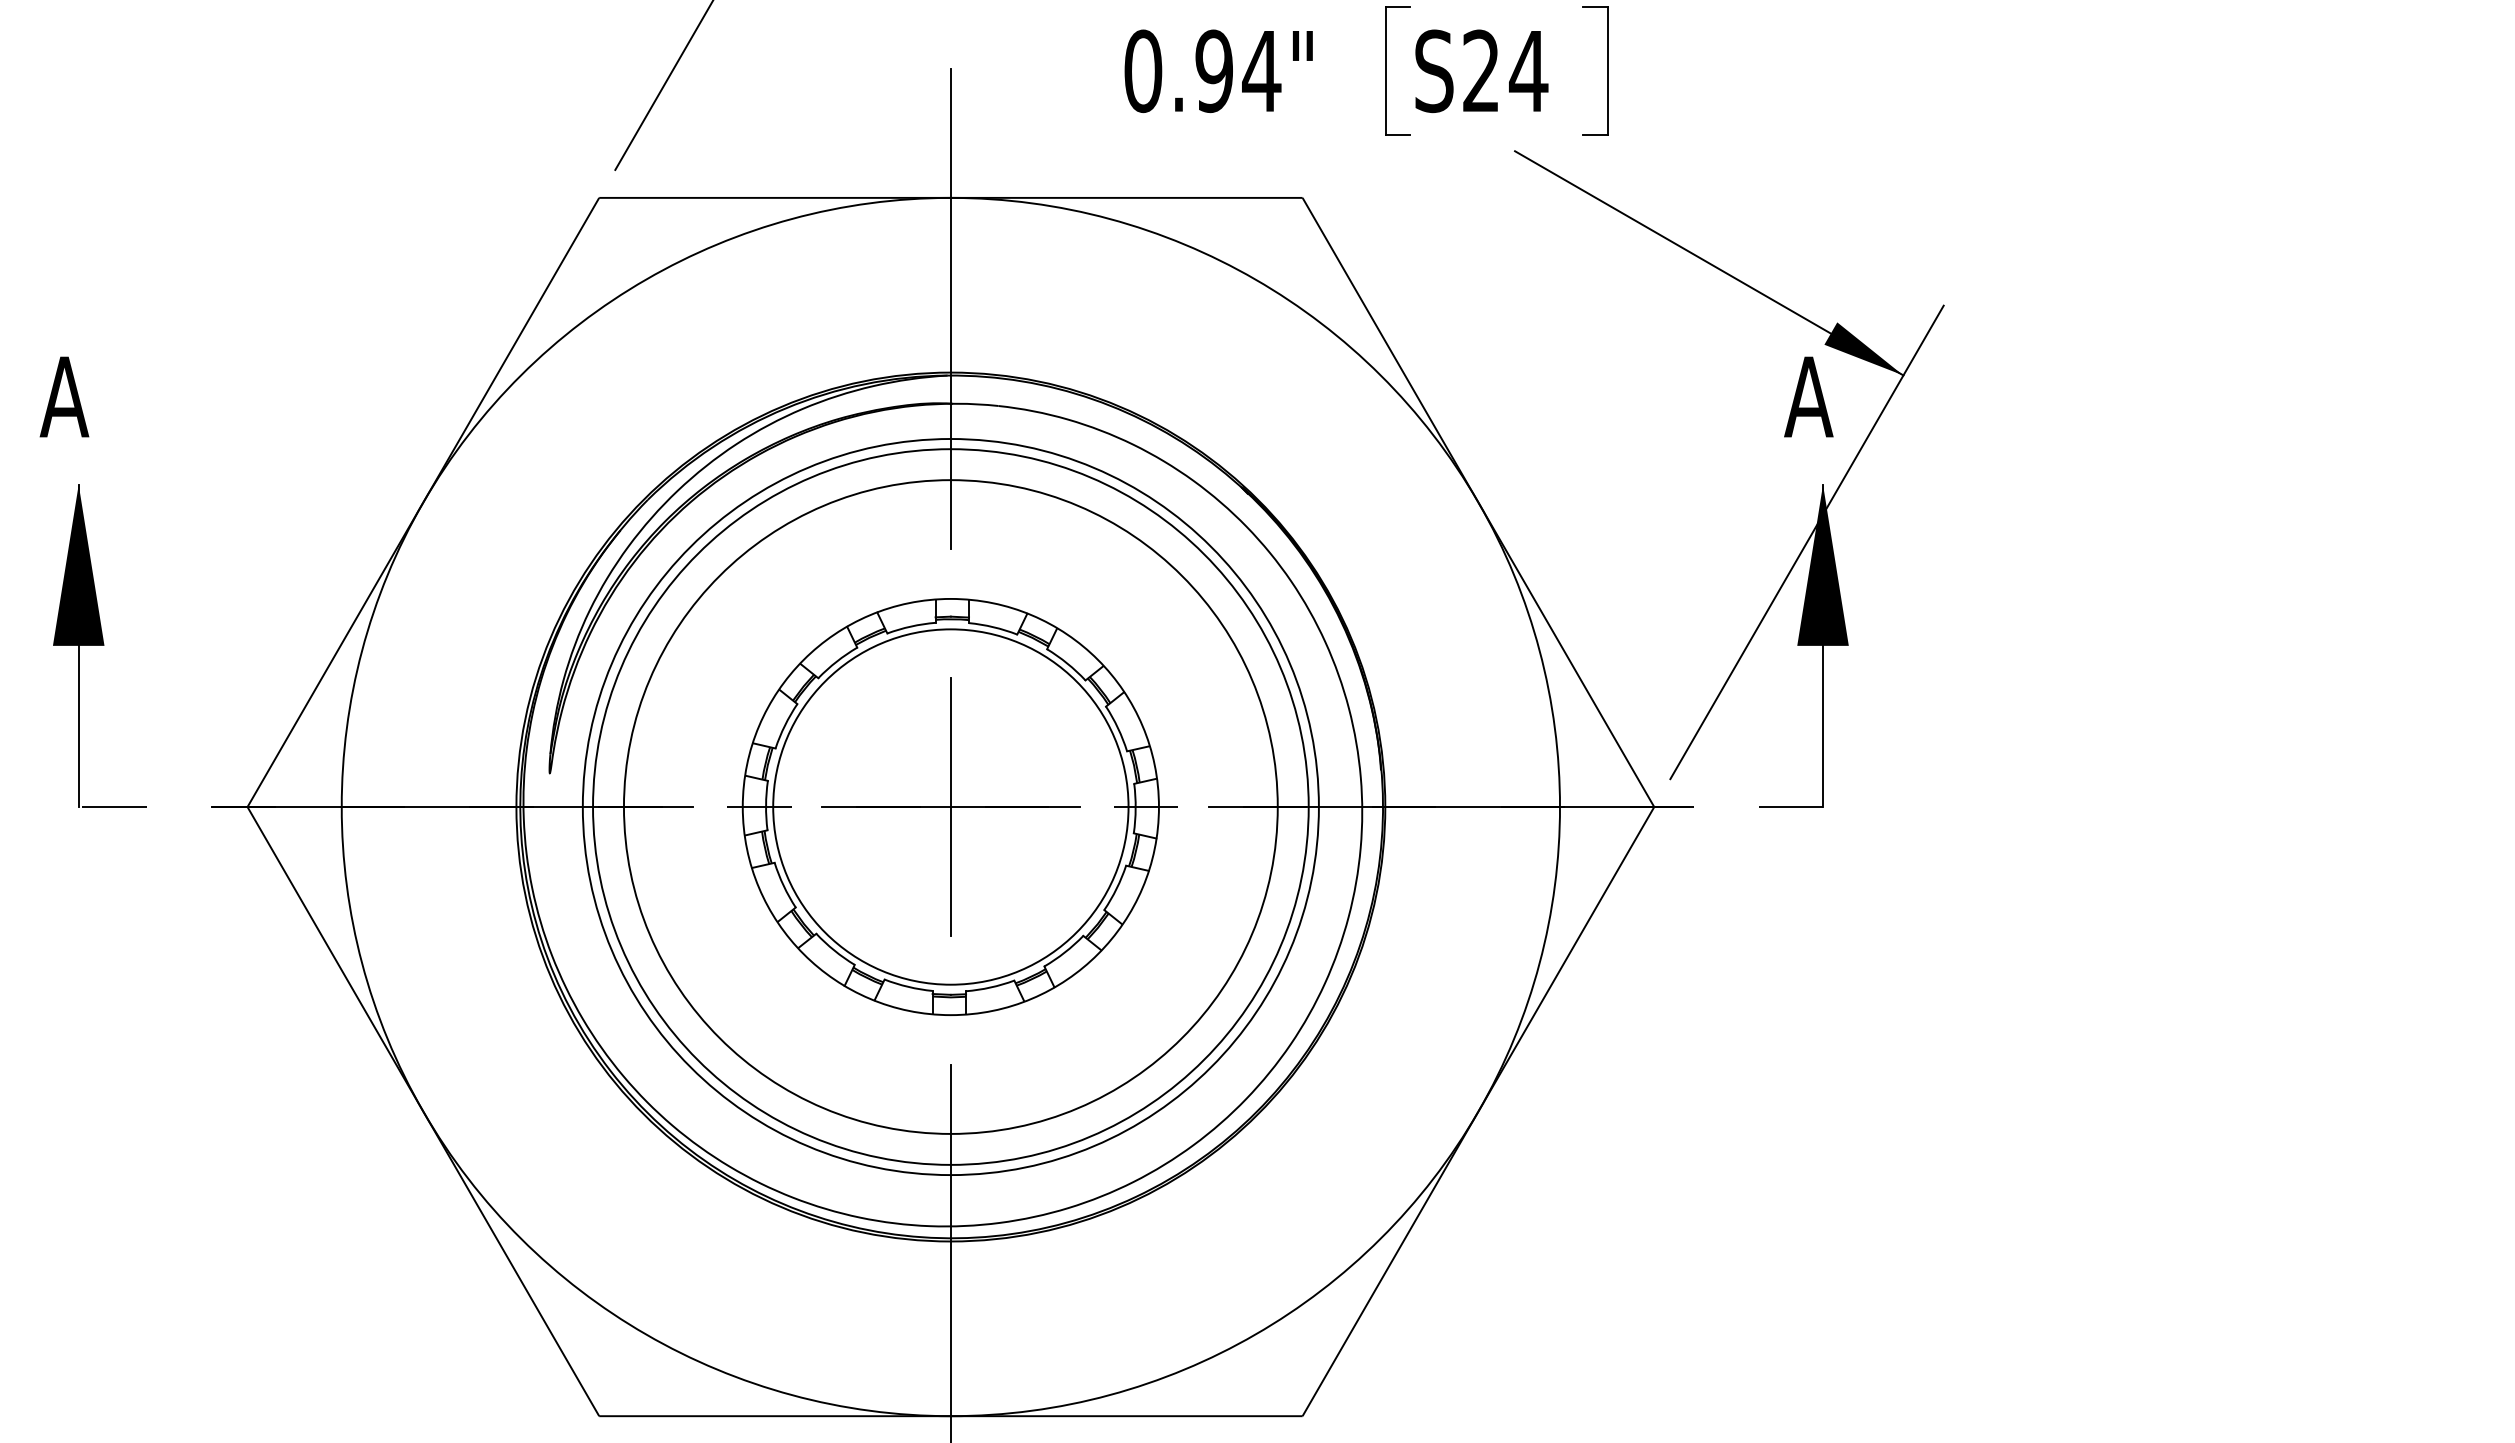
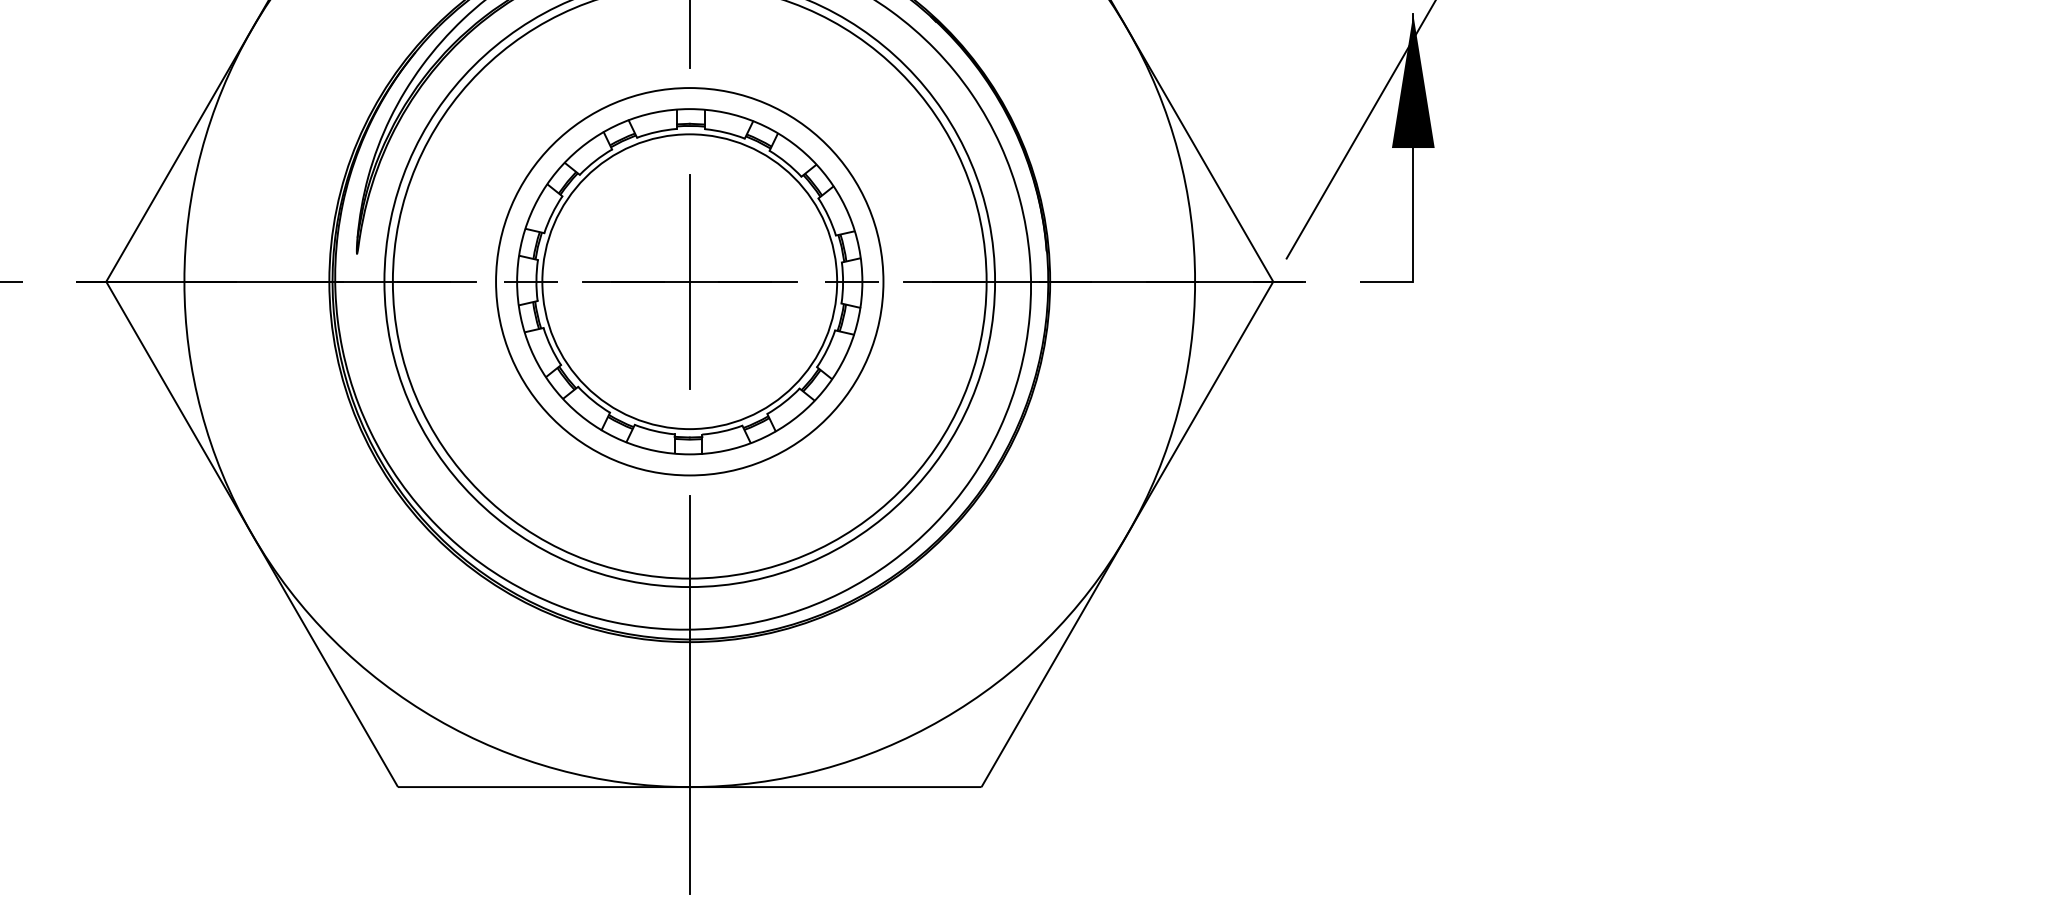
circle: (950, 806) -> (689, 281), size x0.71

